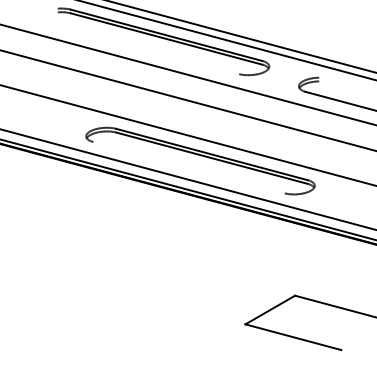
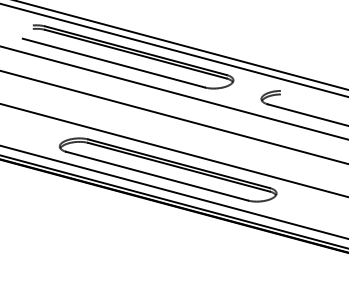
line: (143, 48) -> (114, 63), added
line: (188, 167) -> (156, 176), added

